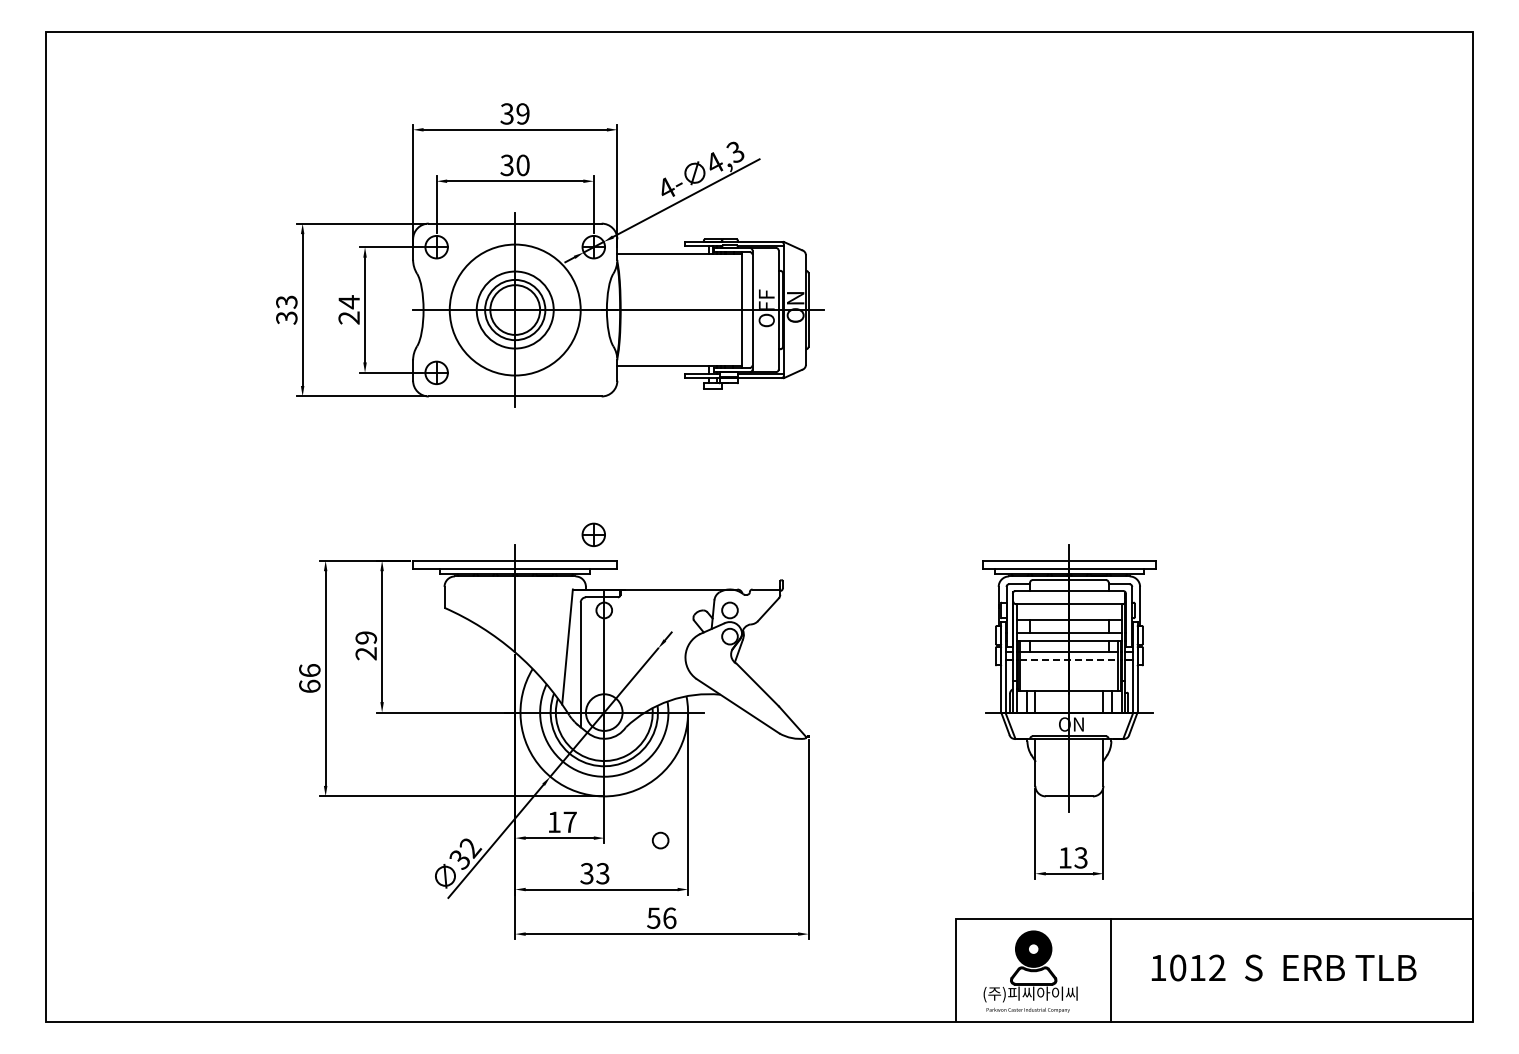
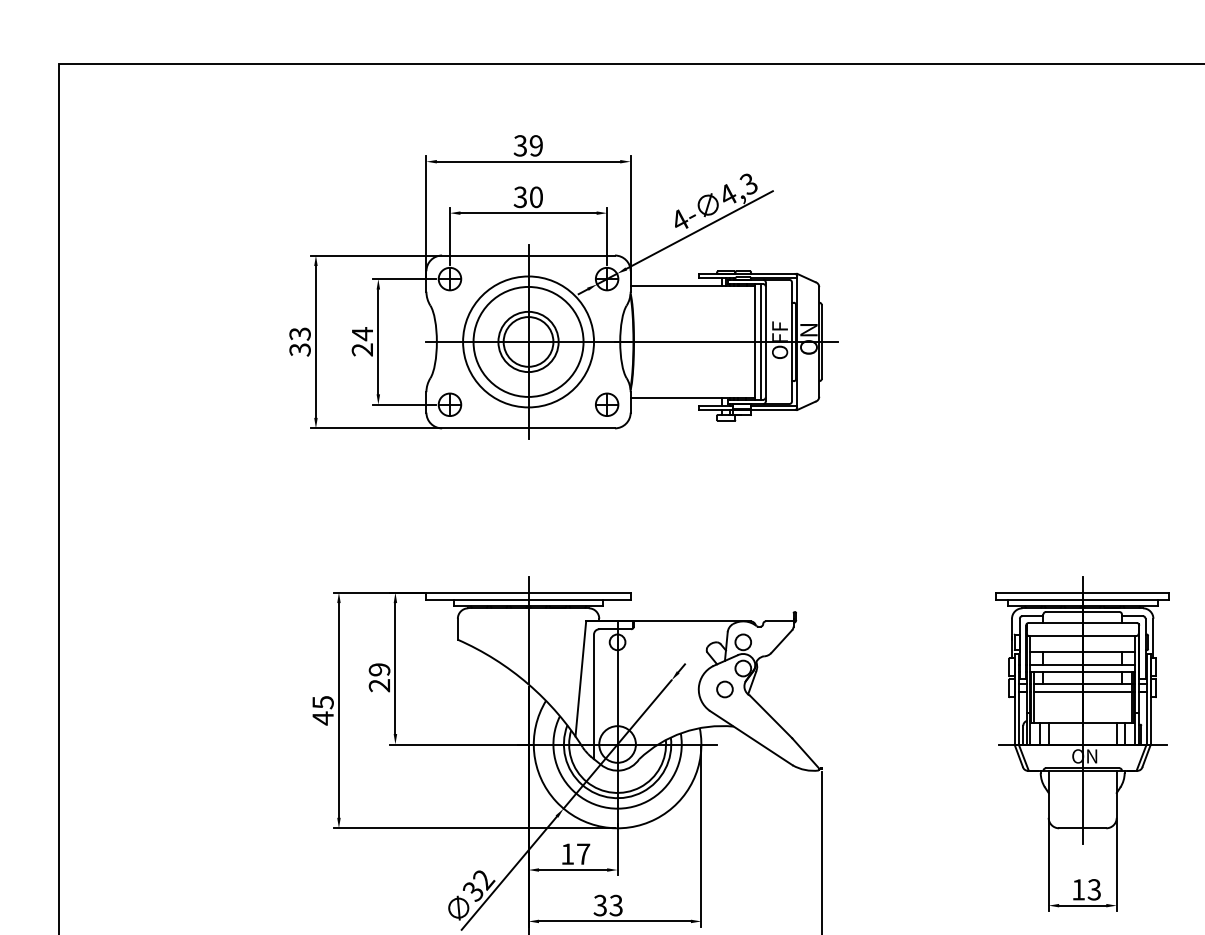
line: (747, 309) -> (760, 341), added
circle: (515, 310) -> (528, 342), size x1.43
part: (593, 534) -> (606, 404), moved
line: (1069, 660) -> (1082, 692), dashed -> solid
text: (309, 678) -> (322, 710), 66 -> 45
circle: (660, 840) -> (724, 689), moved

